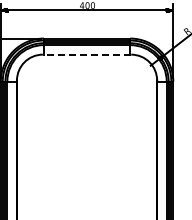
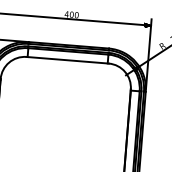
line: (86, 54) -> (67, 60), dashed -> solid

